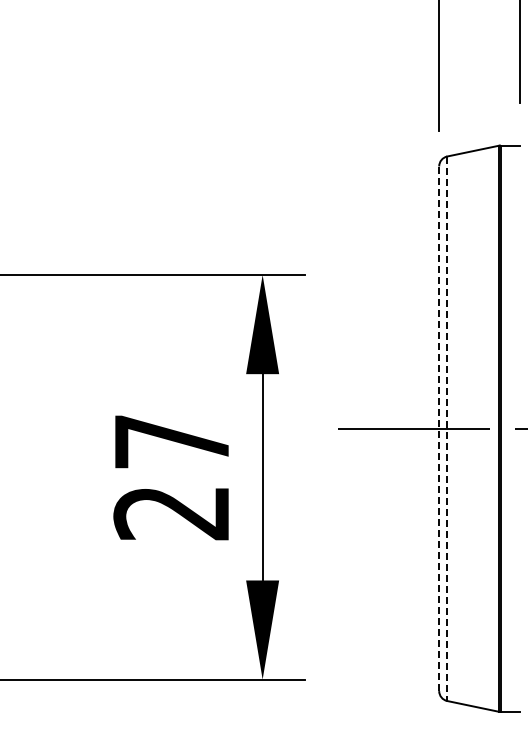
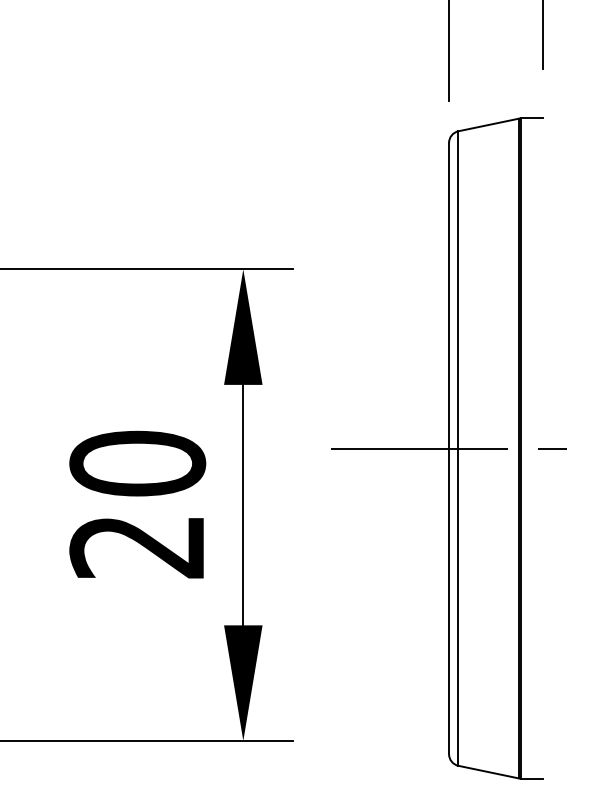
line: (439, 428) -> (449, 448), dashed -> solid
line: (447, 429) -> (458, 449), dashed -> solid
text: (171, 441) -> (137, 463), 27 -> 20

